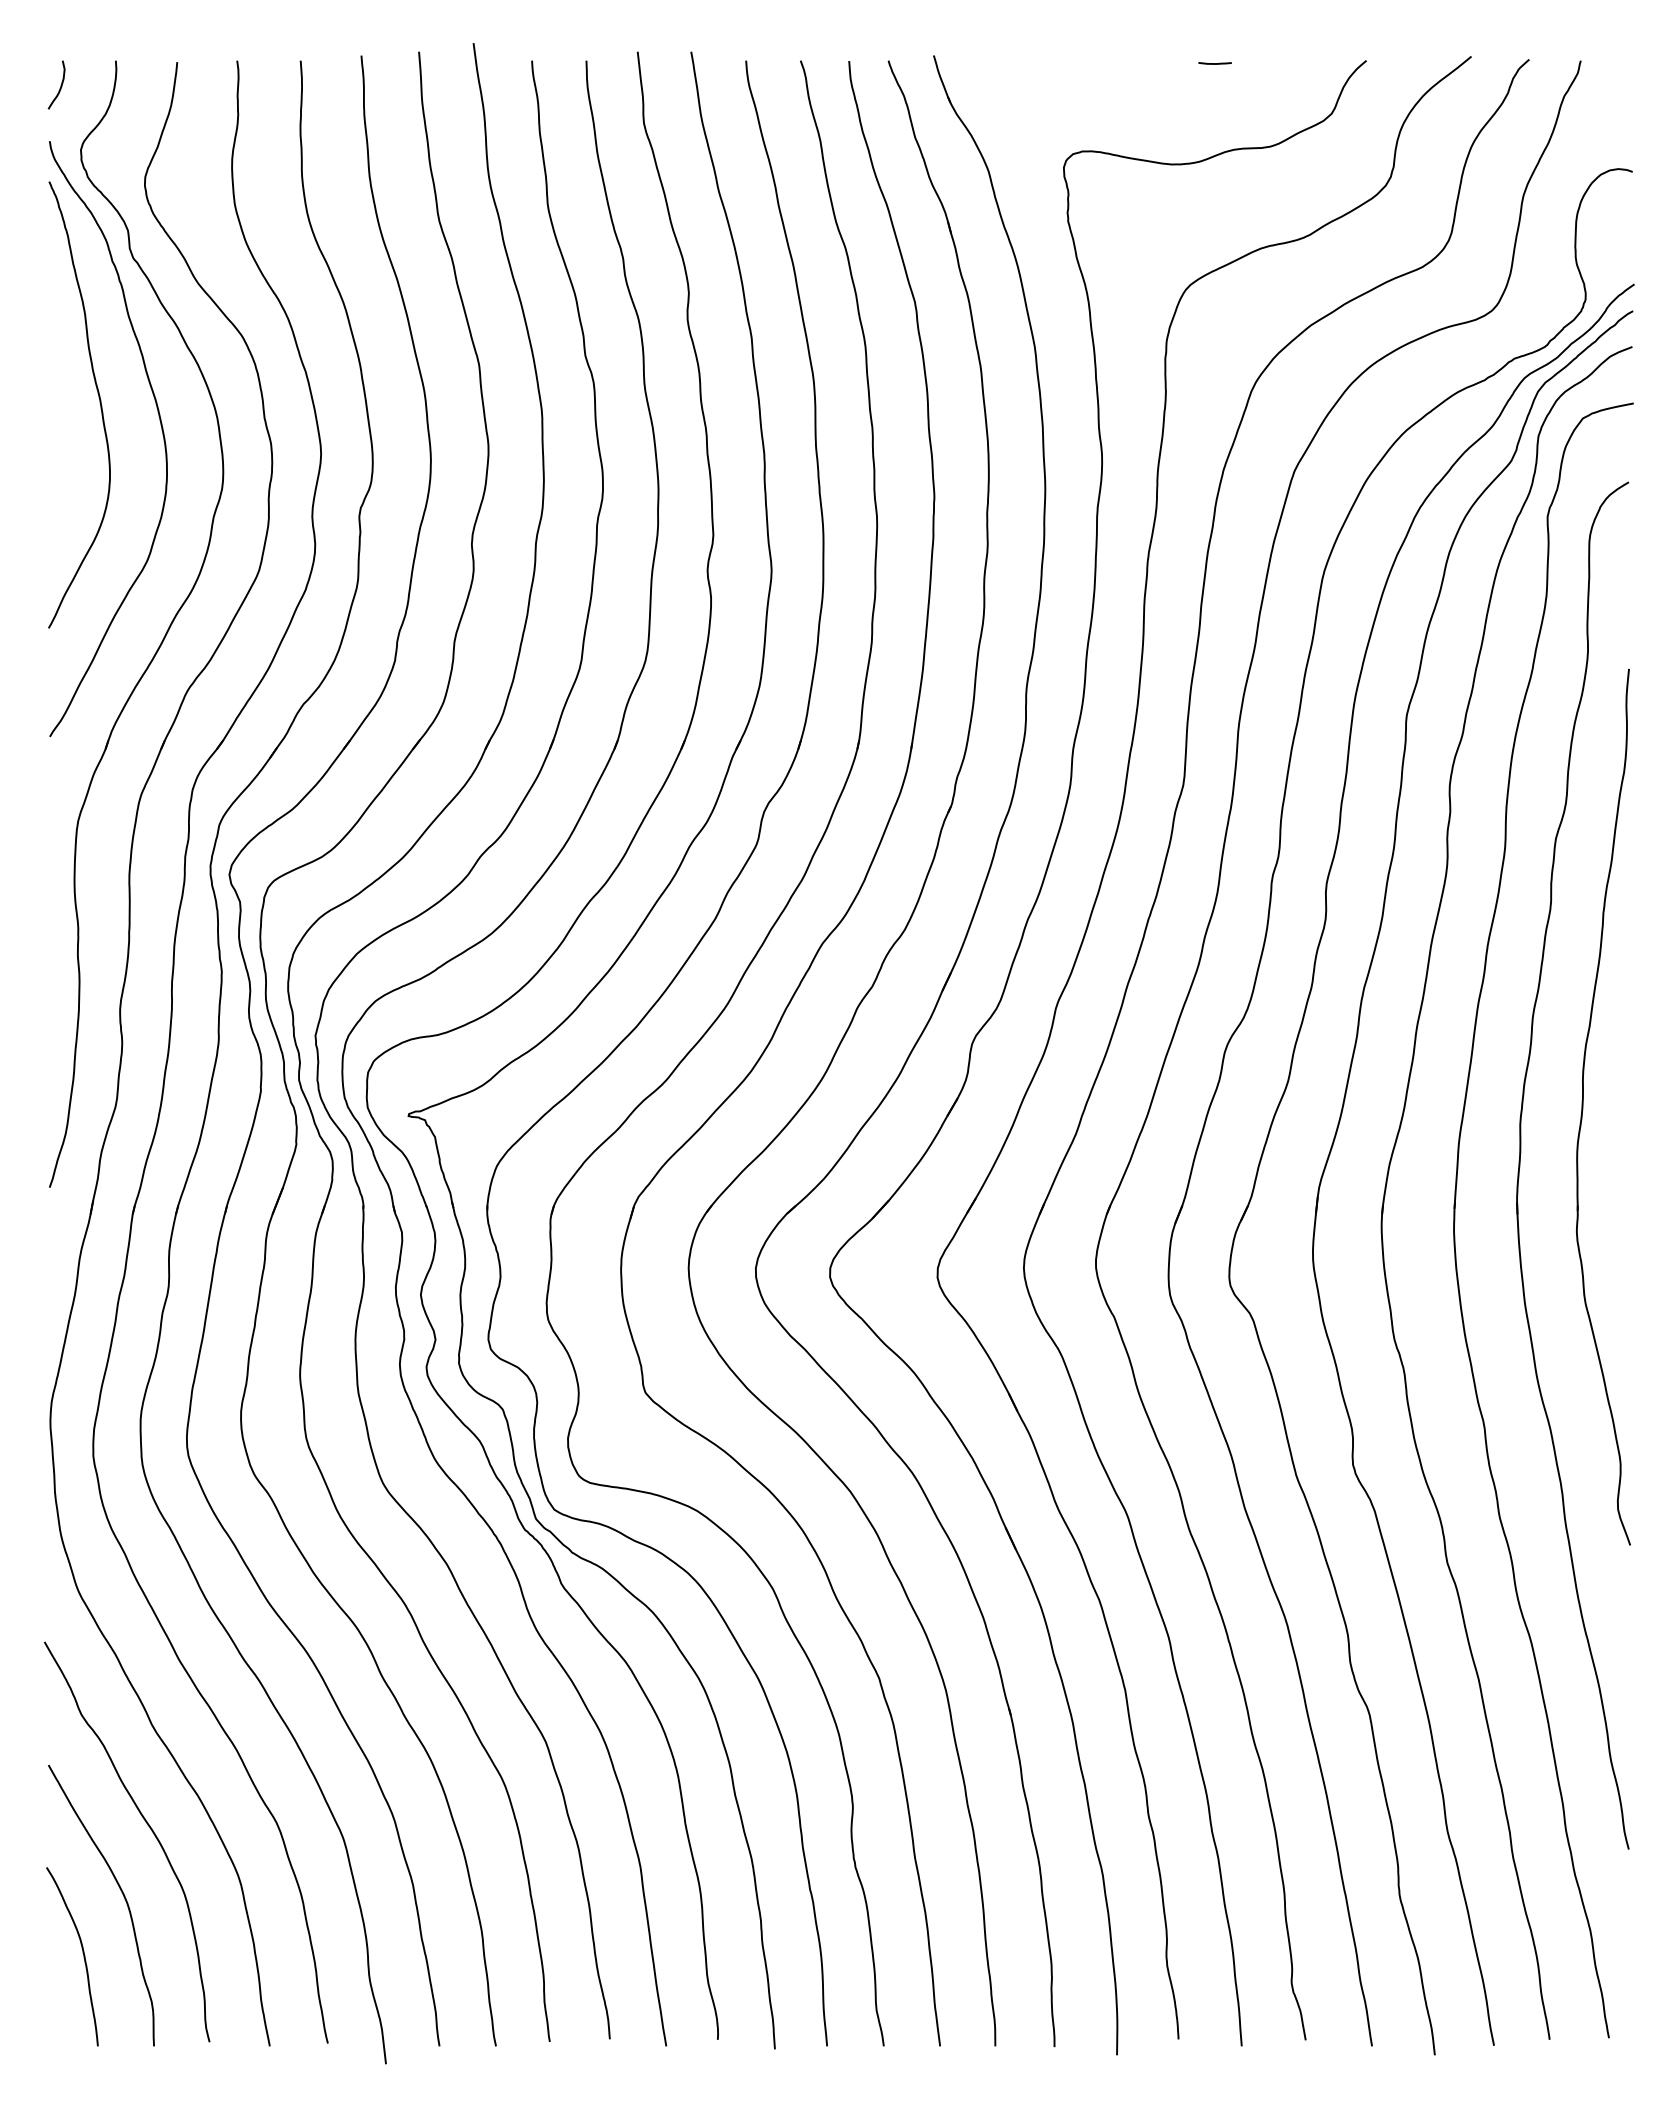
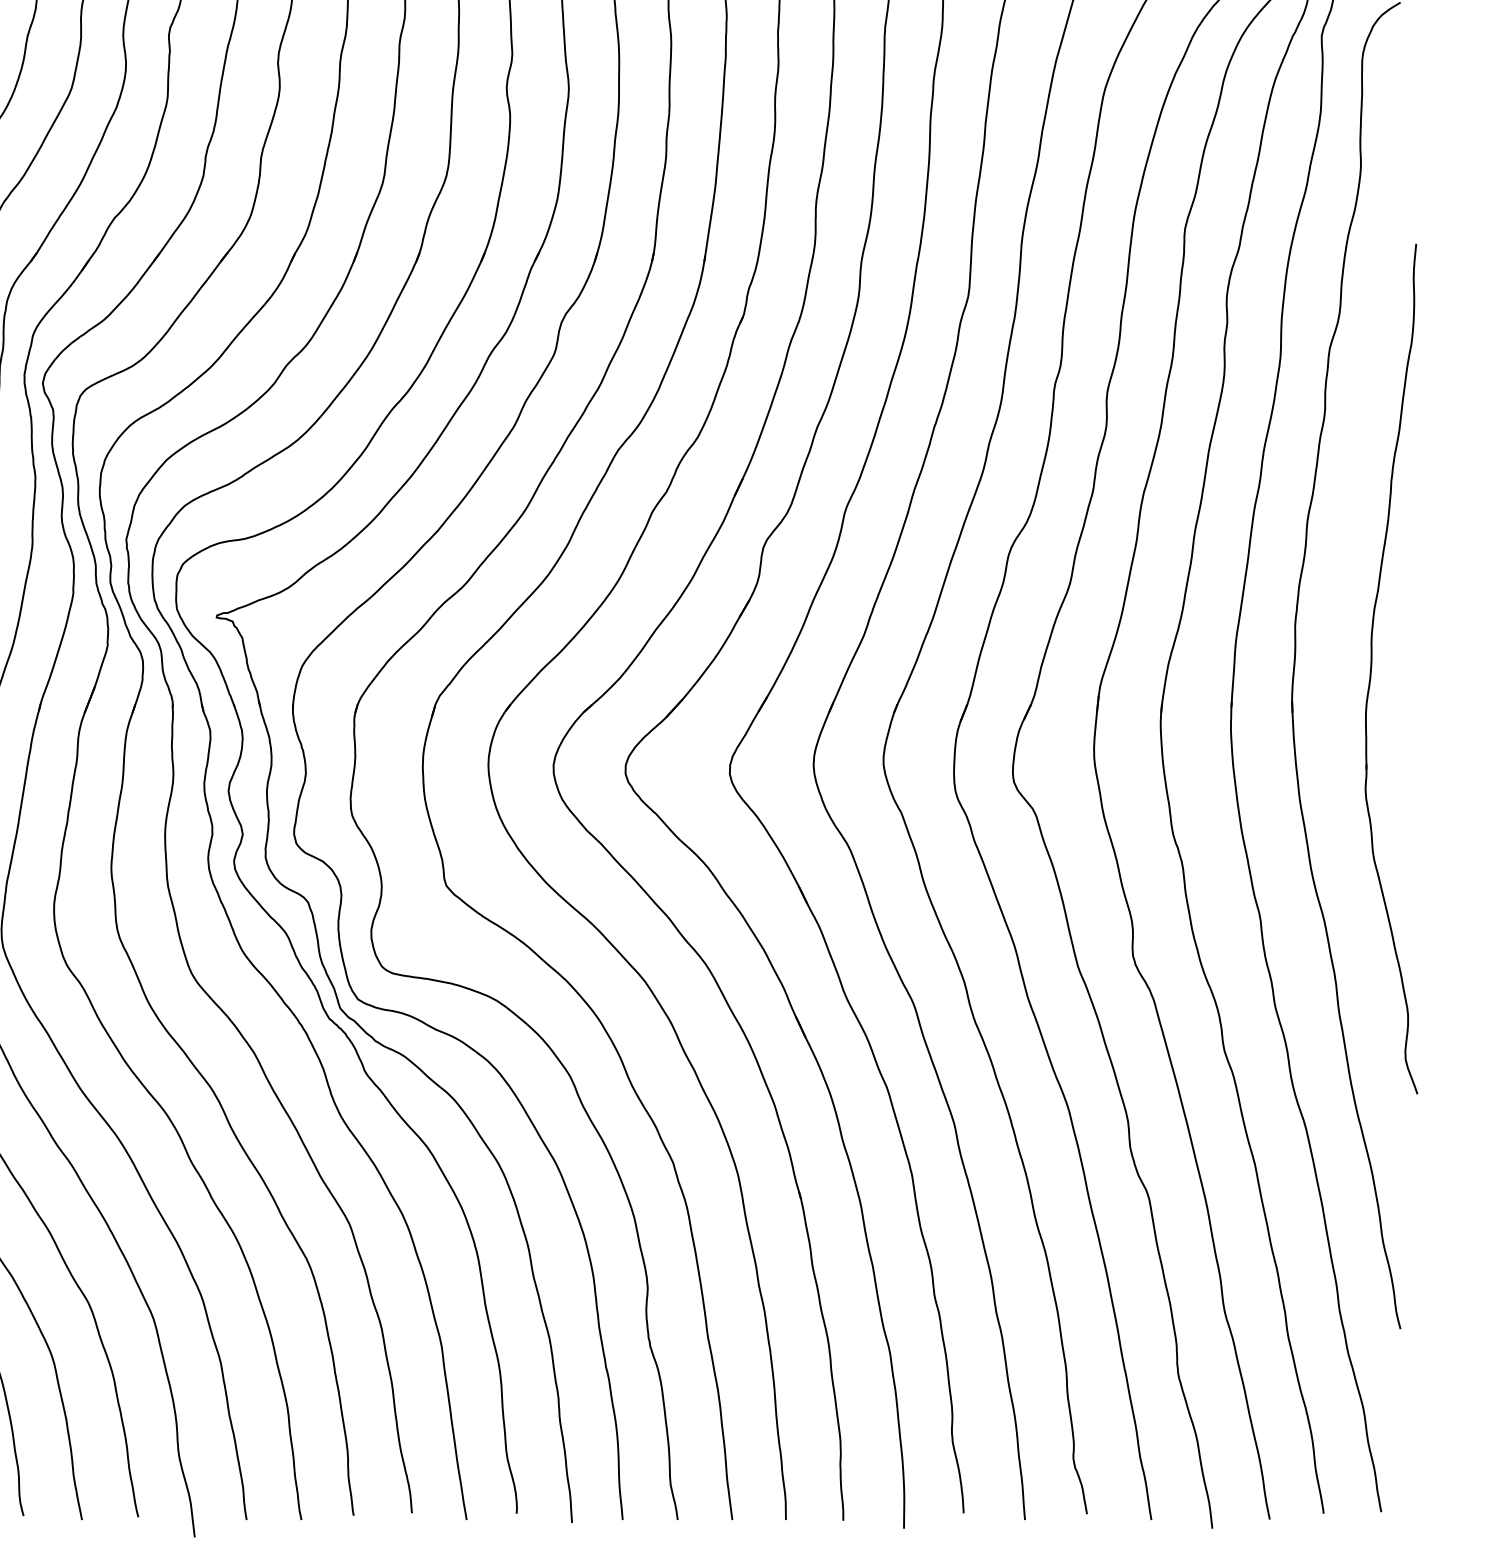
part: (1583, 1106) -> (1372, 668), moved

